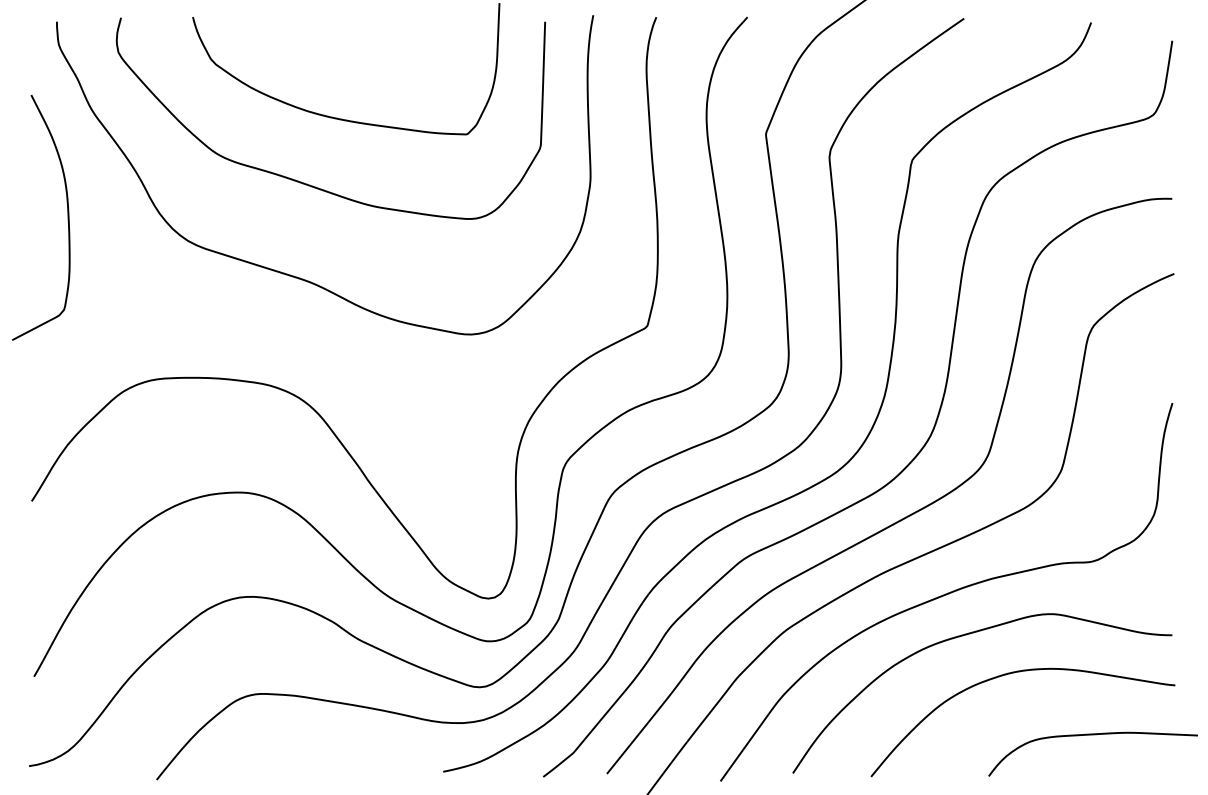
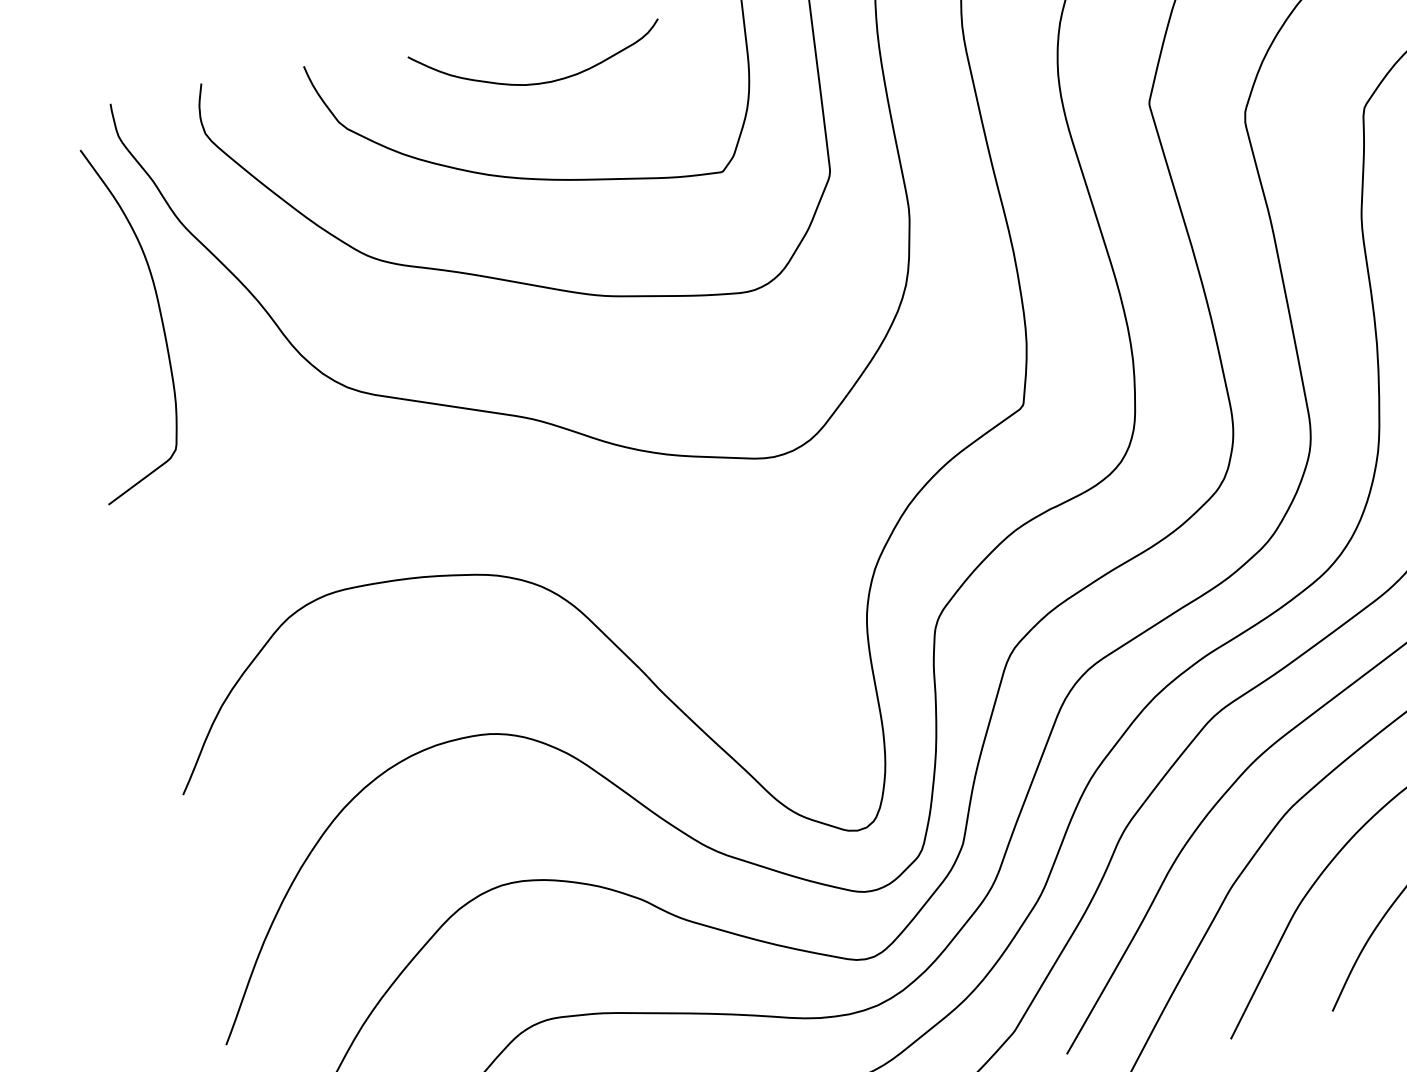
curve: (352, 53) -> (540, 82), added
curve: (67, 217) -> (159, 316), moved

